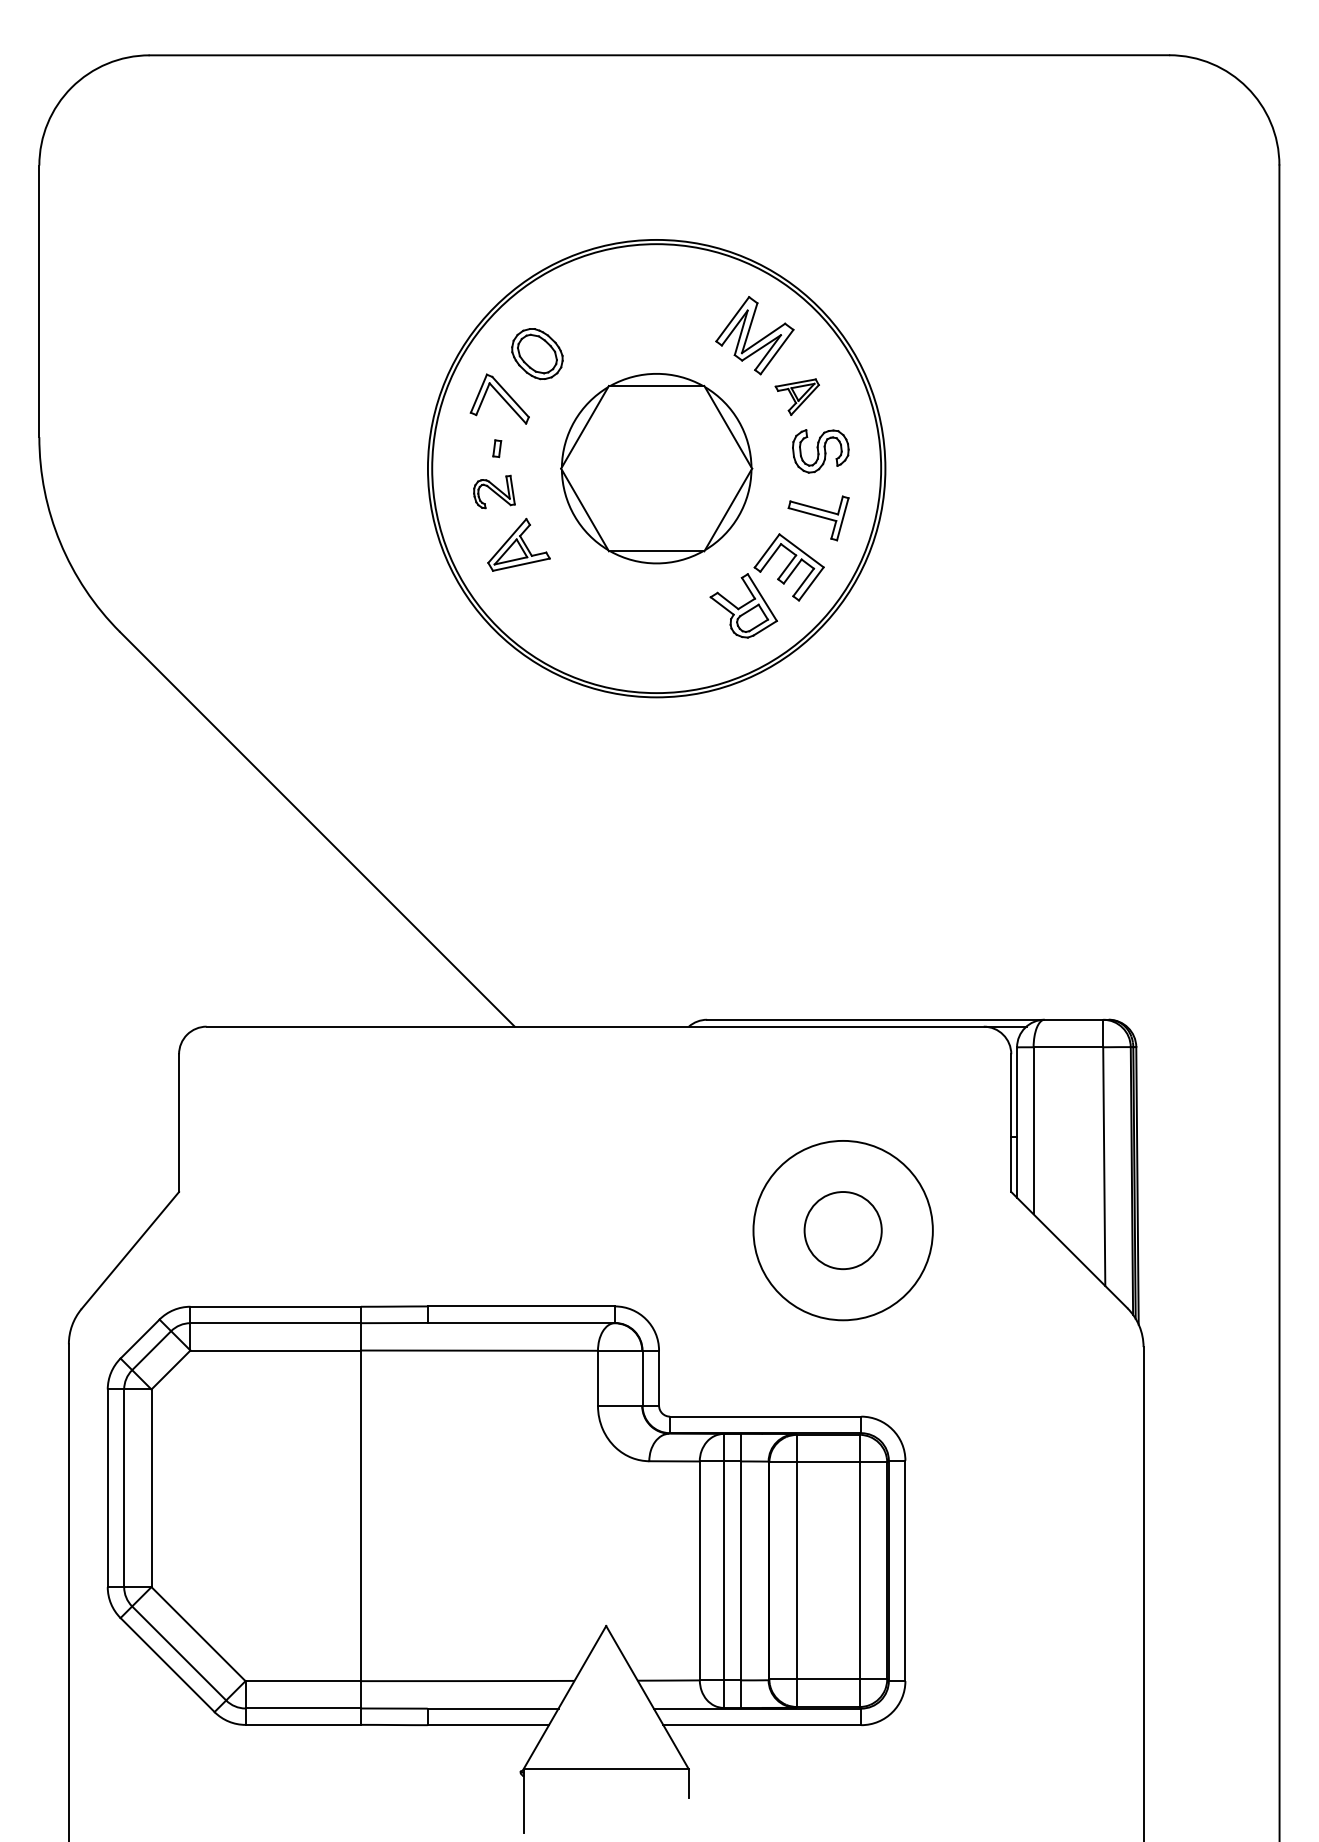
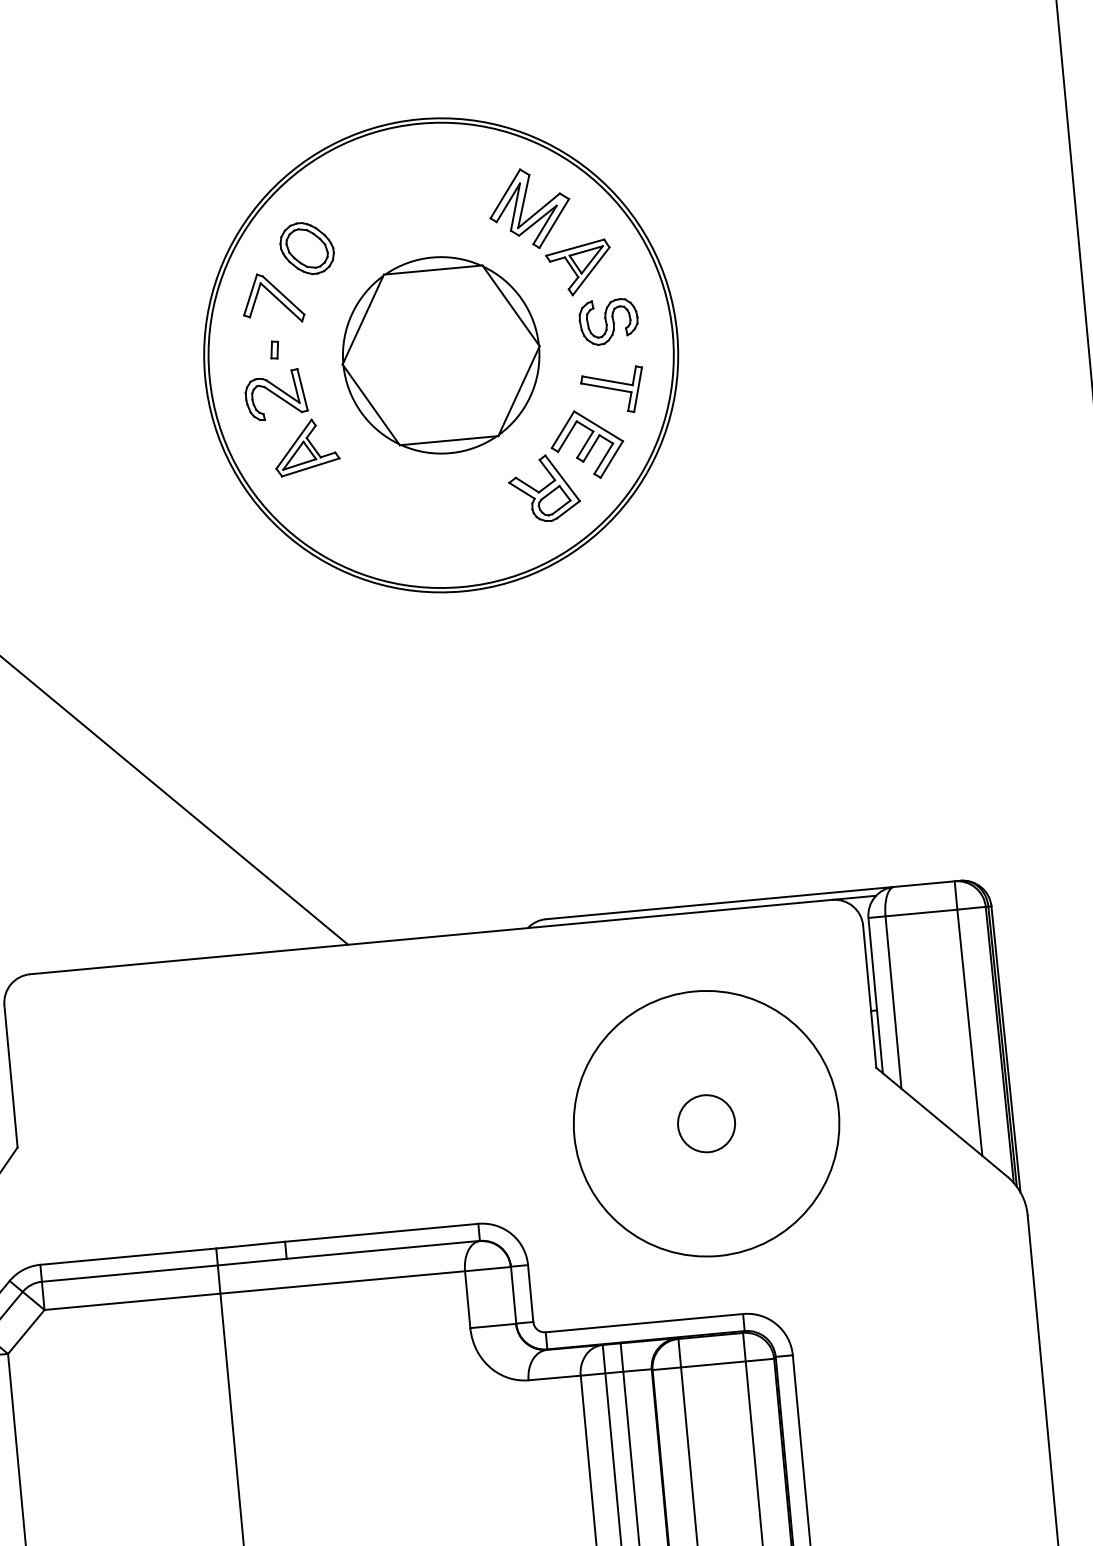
part: (797, 396) -> (579, 267), size x1.43
part: (494, 491) -> (276, 394), size x1.43
circle: (842, 1230) -> (705, 1123), size x0.71
circle: (843, 1230) -> (706, 1123), size x1.43

